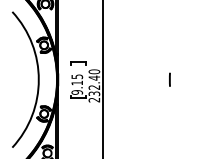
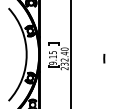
arc: (170, 79) -> (104, 58), moved

